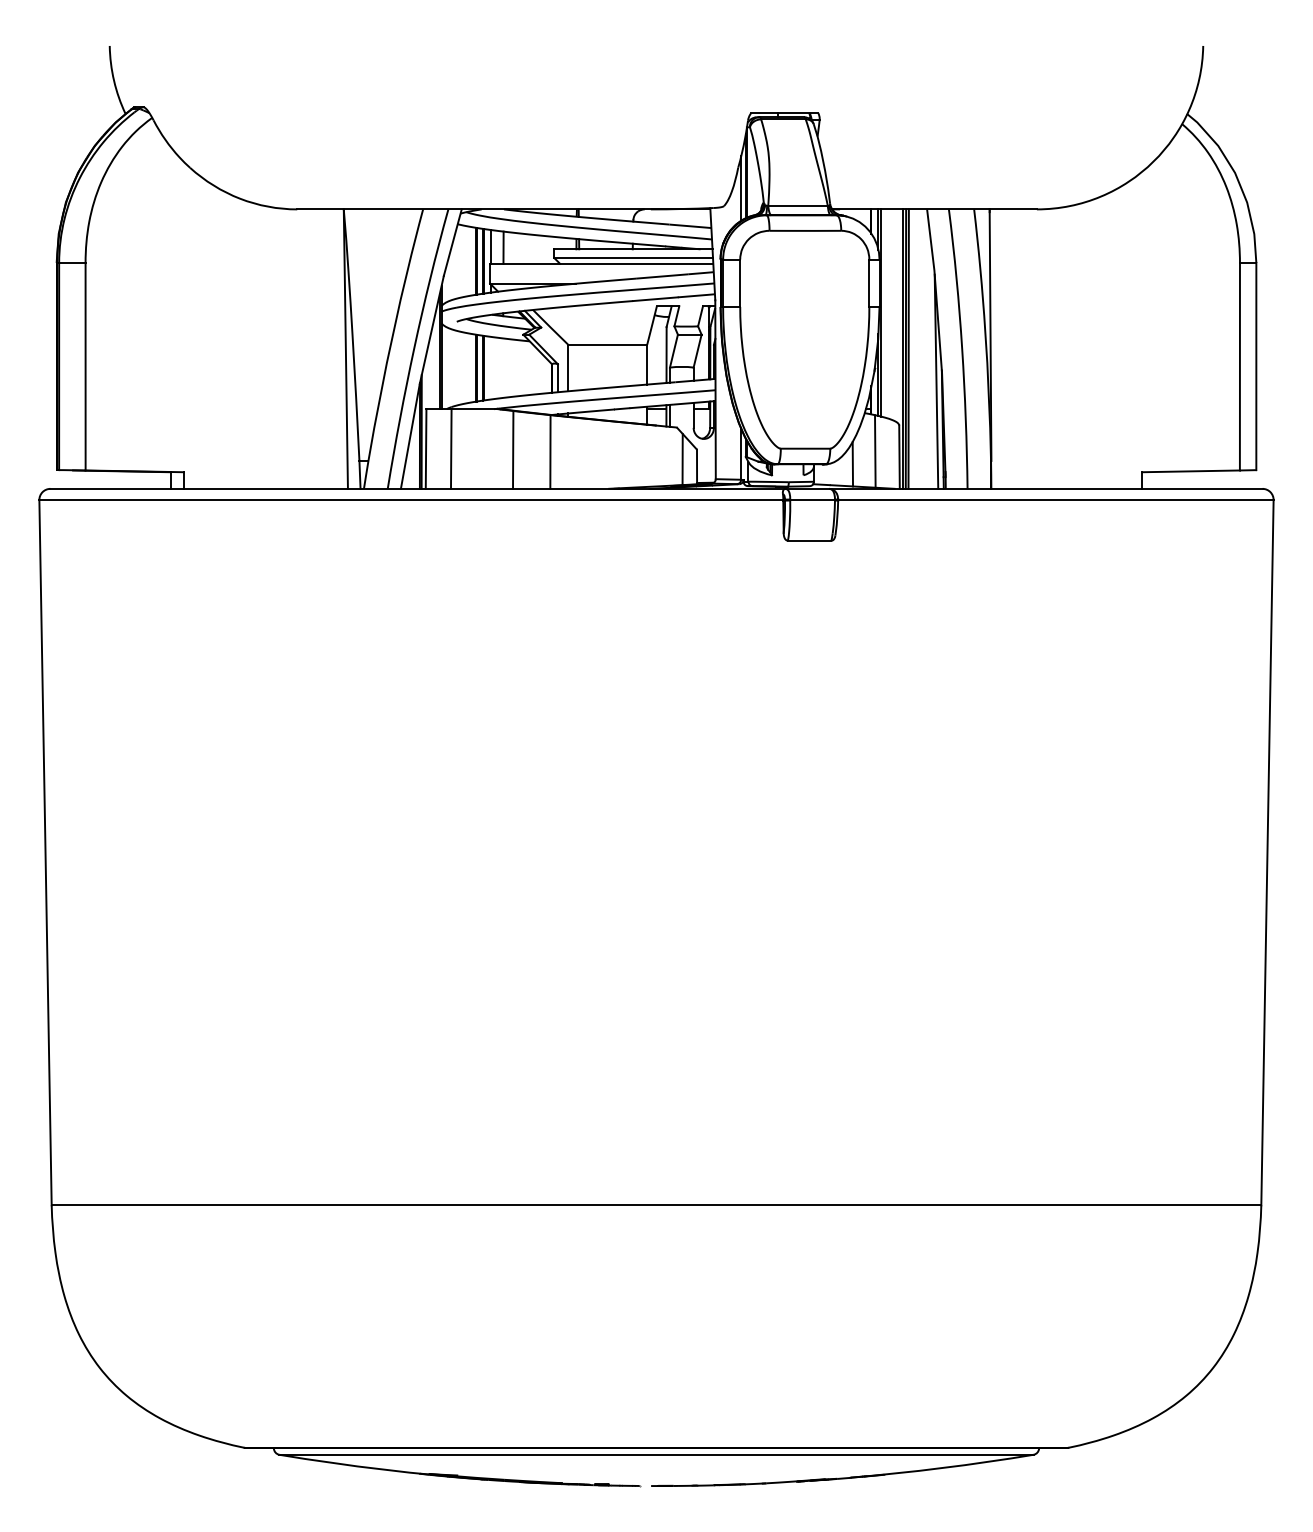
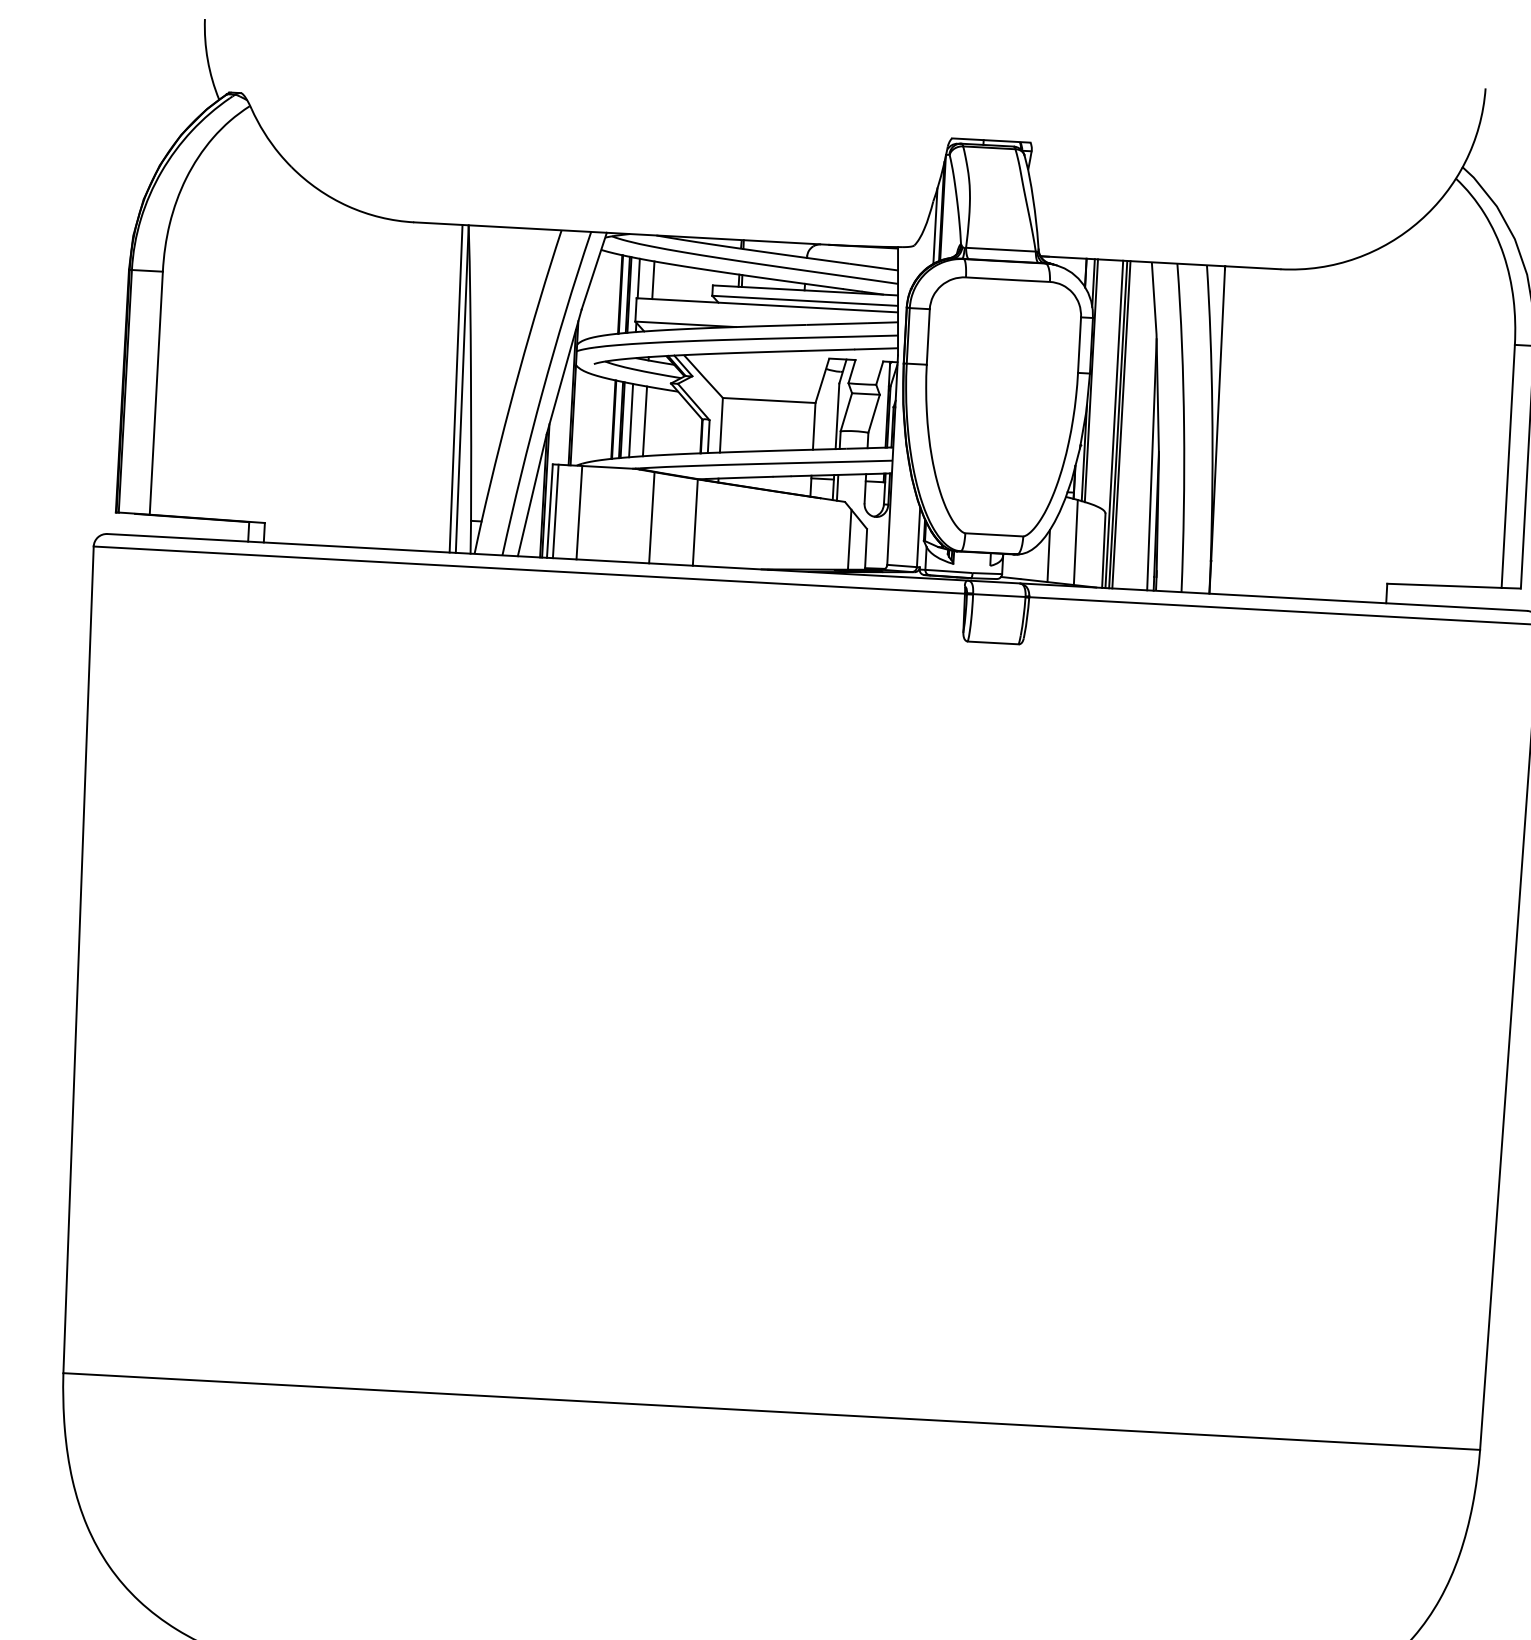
line: (340, 348) -> (456, 388), added
line: (491, 367) -> (631, 419), added
line: (502, 367) -> (644, 420), added
line: (430, 448) -> (555, 510), added

